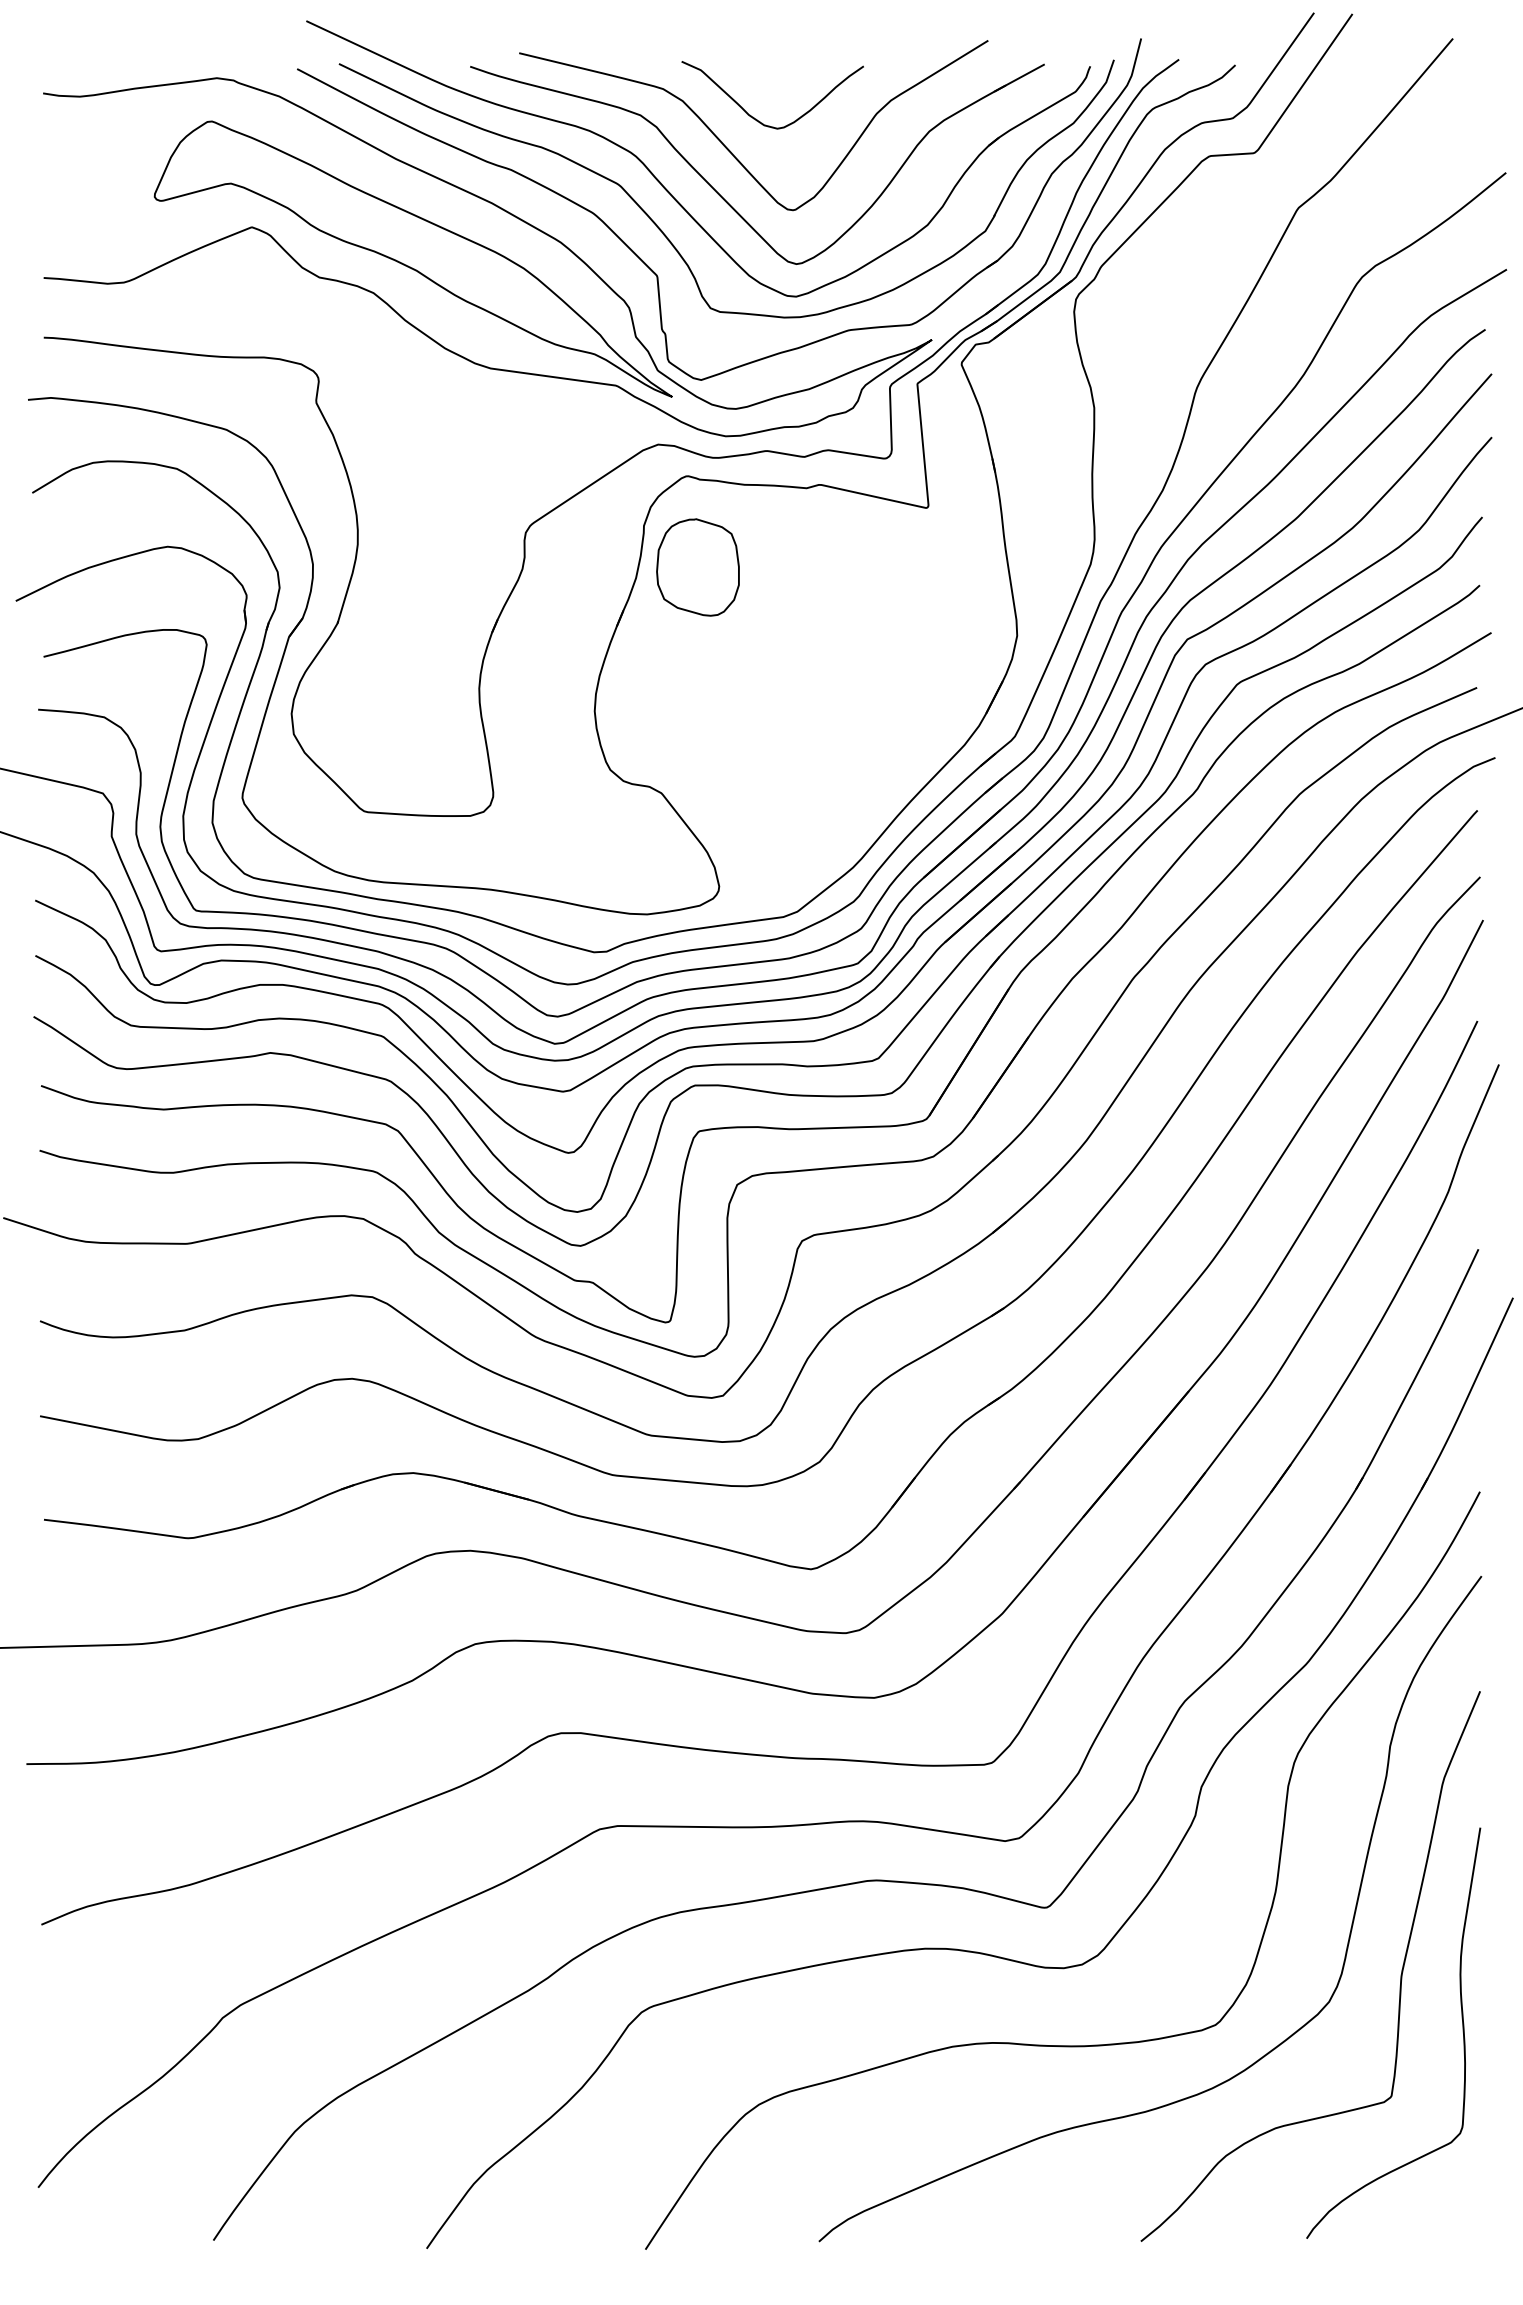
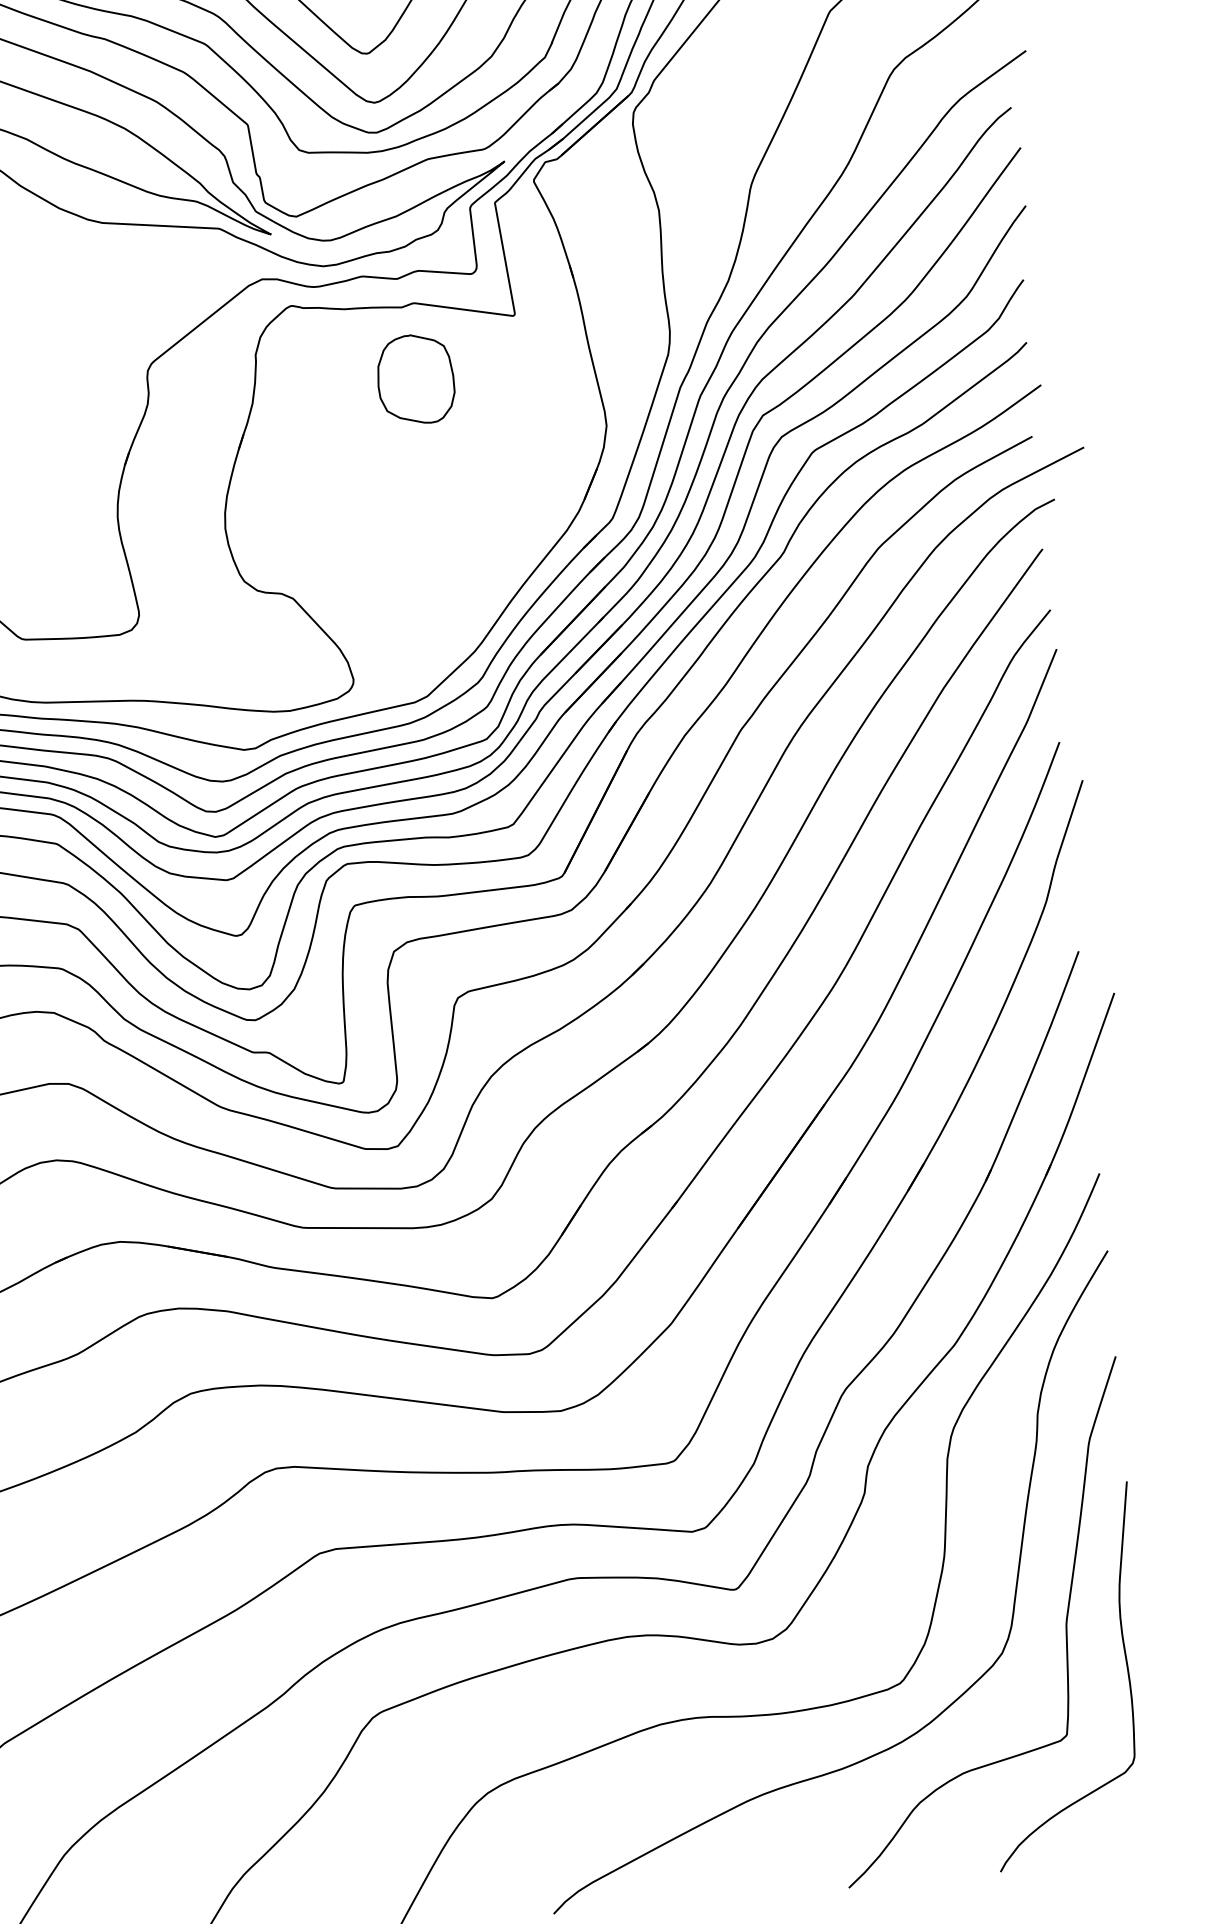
part: (697, 567) -> (415, 379), moved

